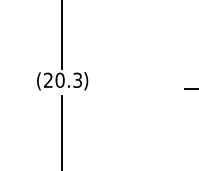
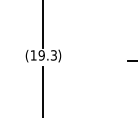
text: (53, 80) -> (37, 55), (20.3 -> (19.3

